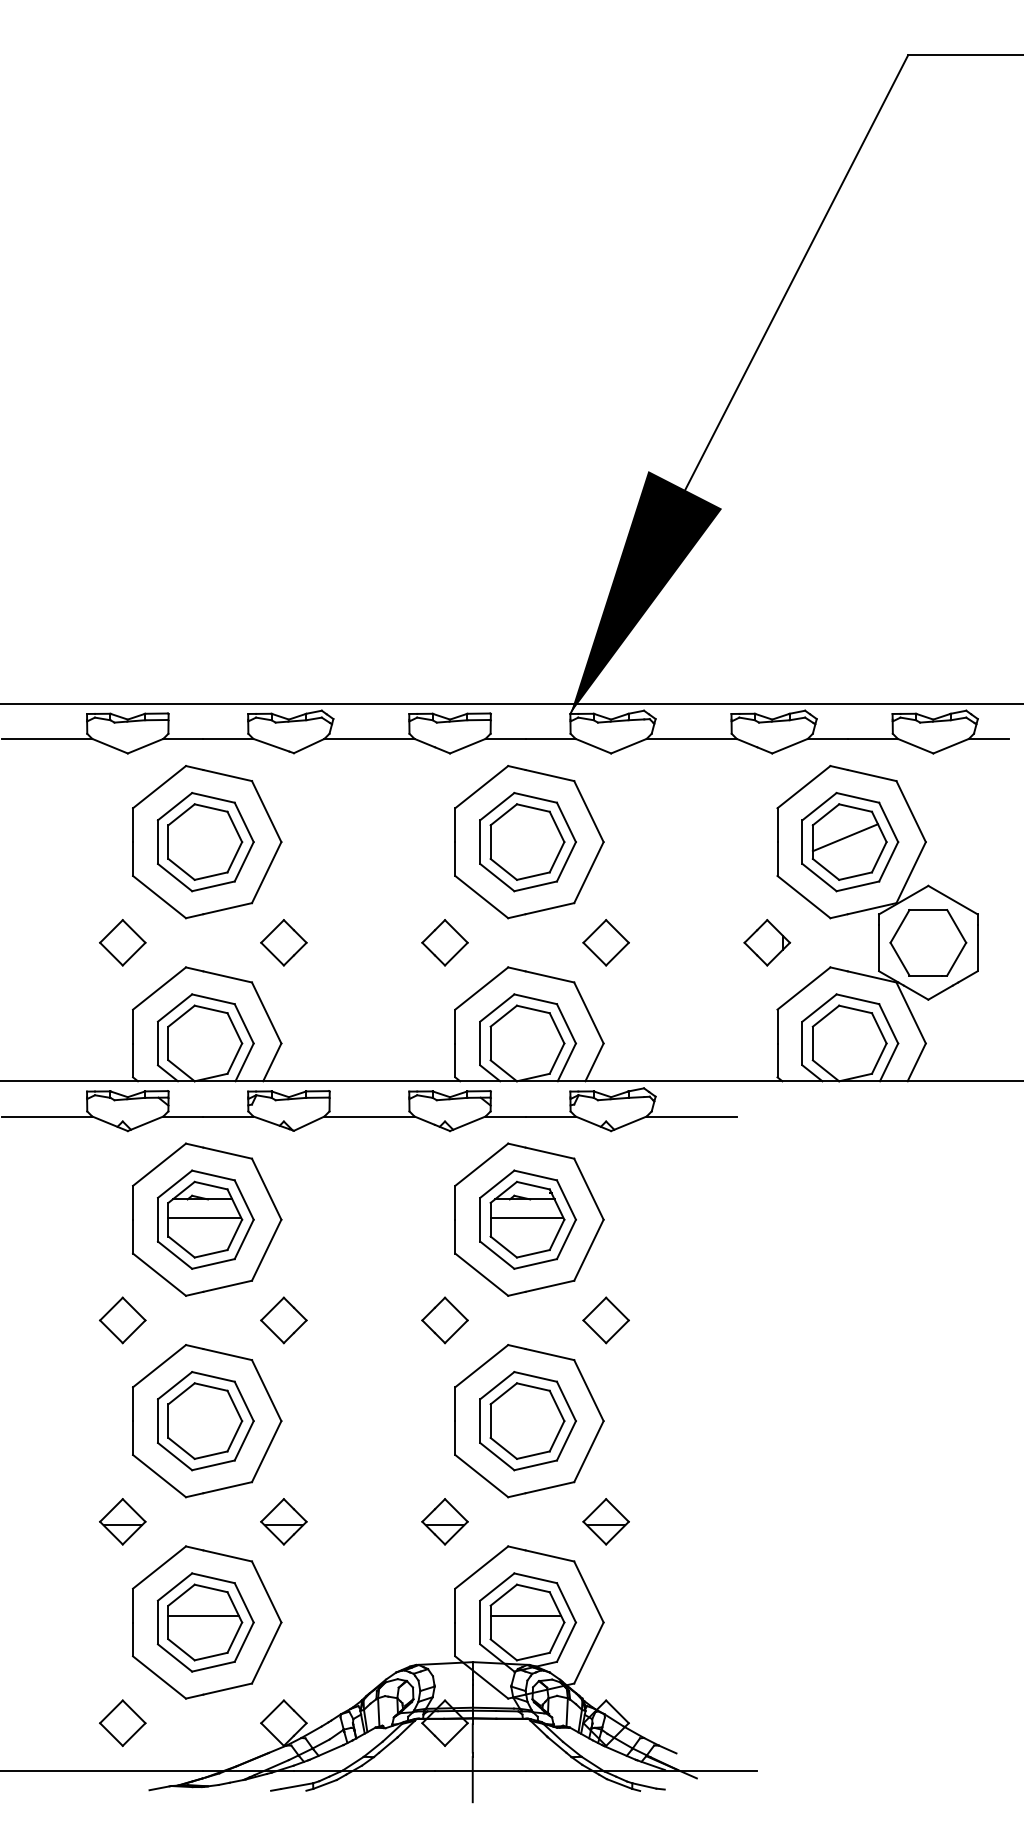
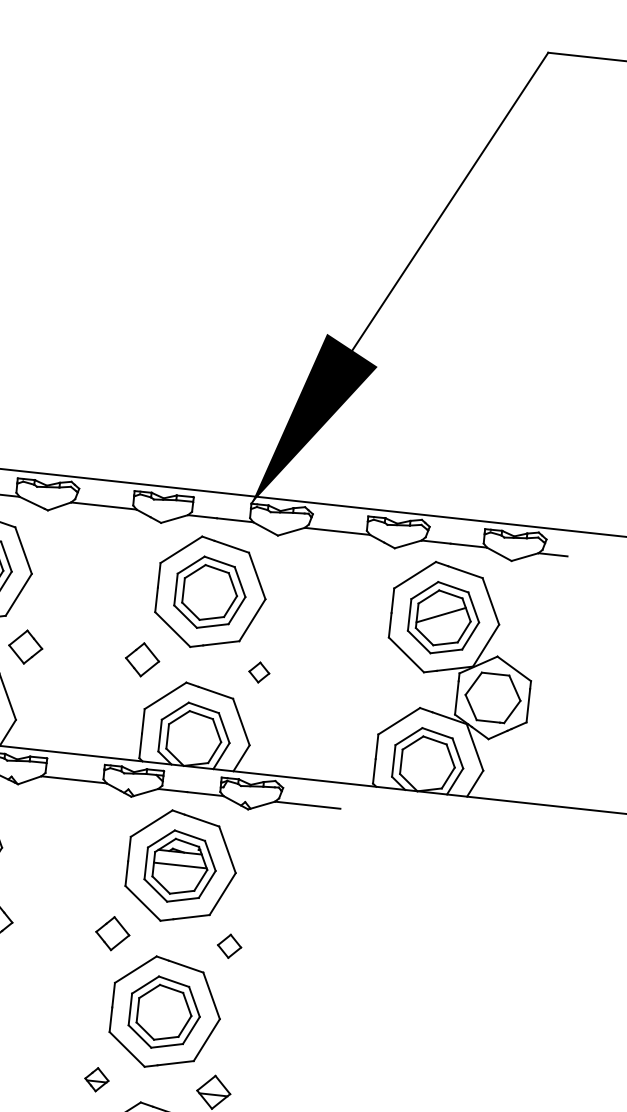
part: (605, 942) -> (258, 672), size x0.6
part: (767, 942) -> (376, 685), removed
part: (605, 1320) -> (229, 946), size x0.7
part: (444, 1521) -> (96, 1079), size x0.7

